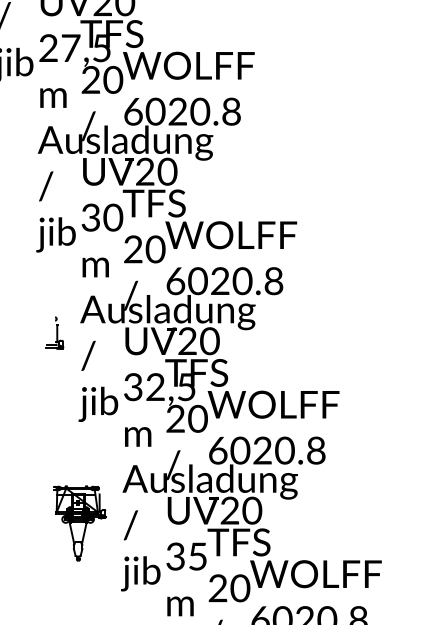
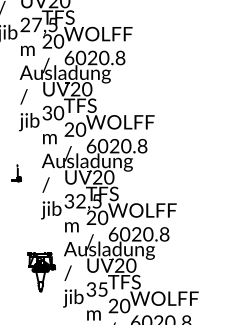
part: (54, 333) -> (16, 173), moved

